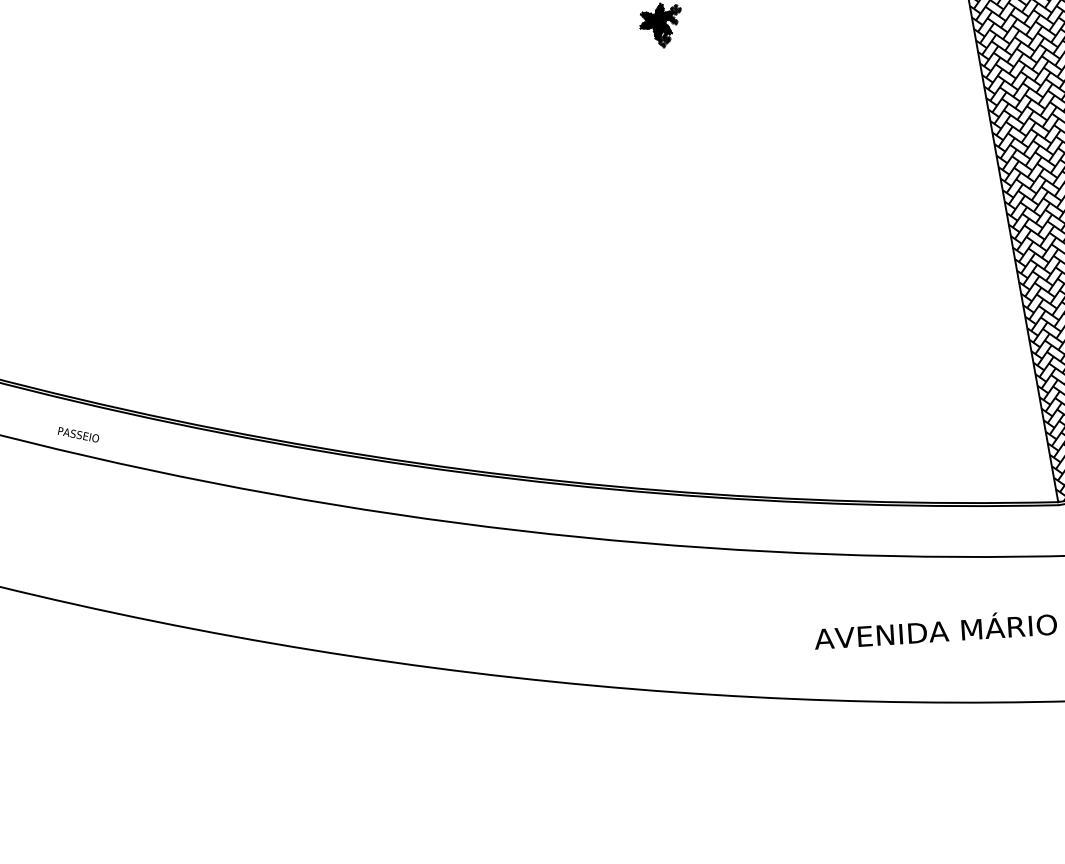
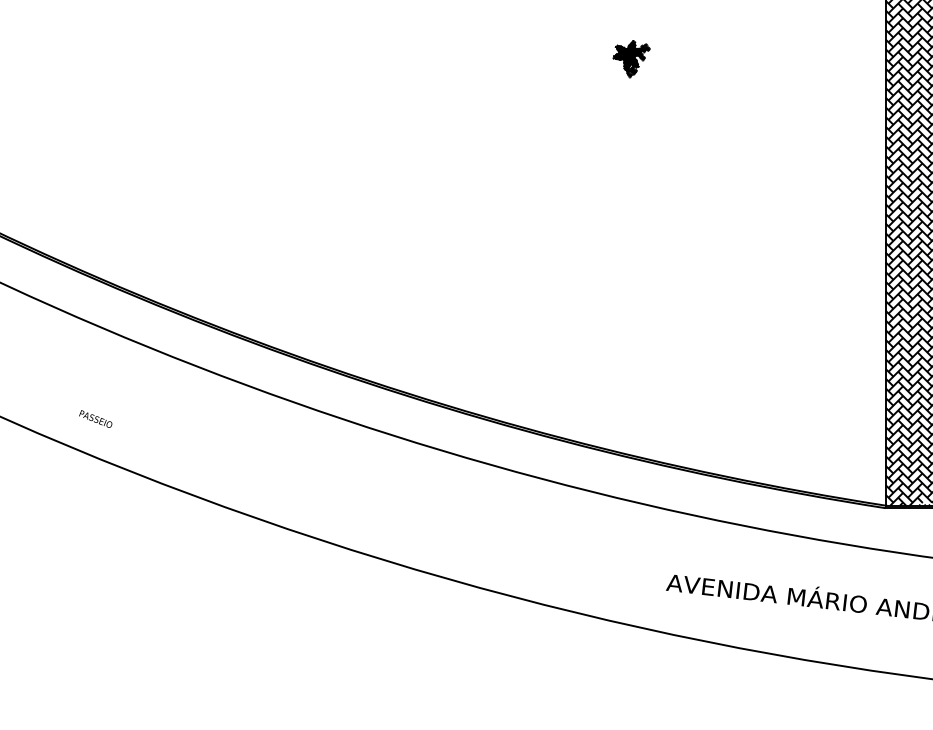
text: (77, 433) -> (95, 418), moved

